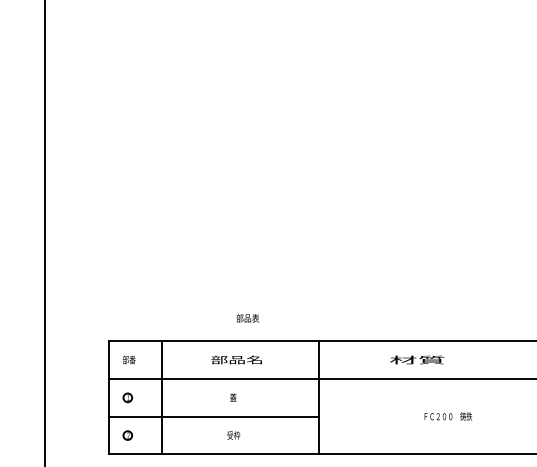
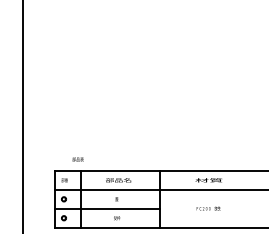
text: (246, 318) -> (77, 159), moved
text: (448, 416) -> (208, 208), moved

